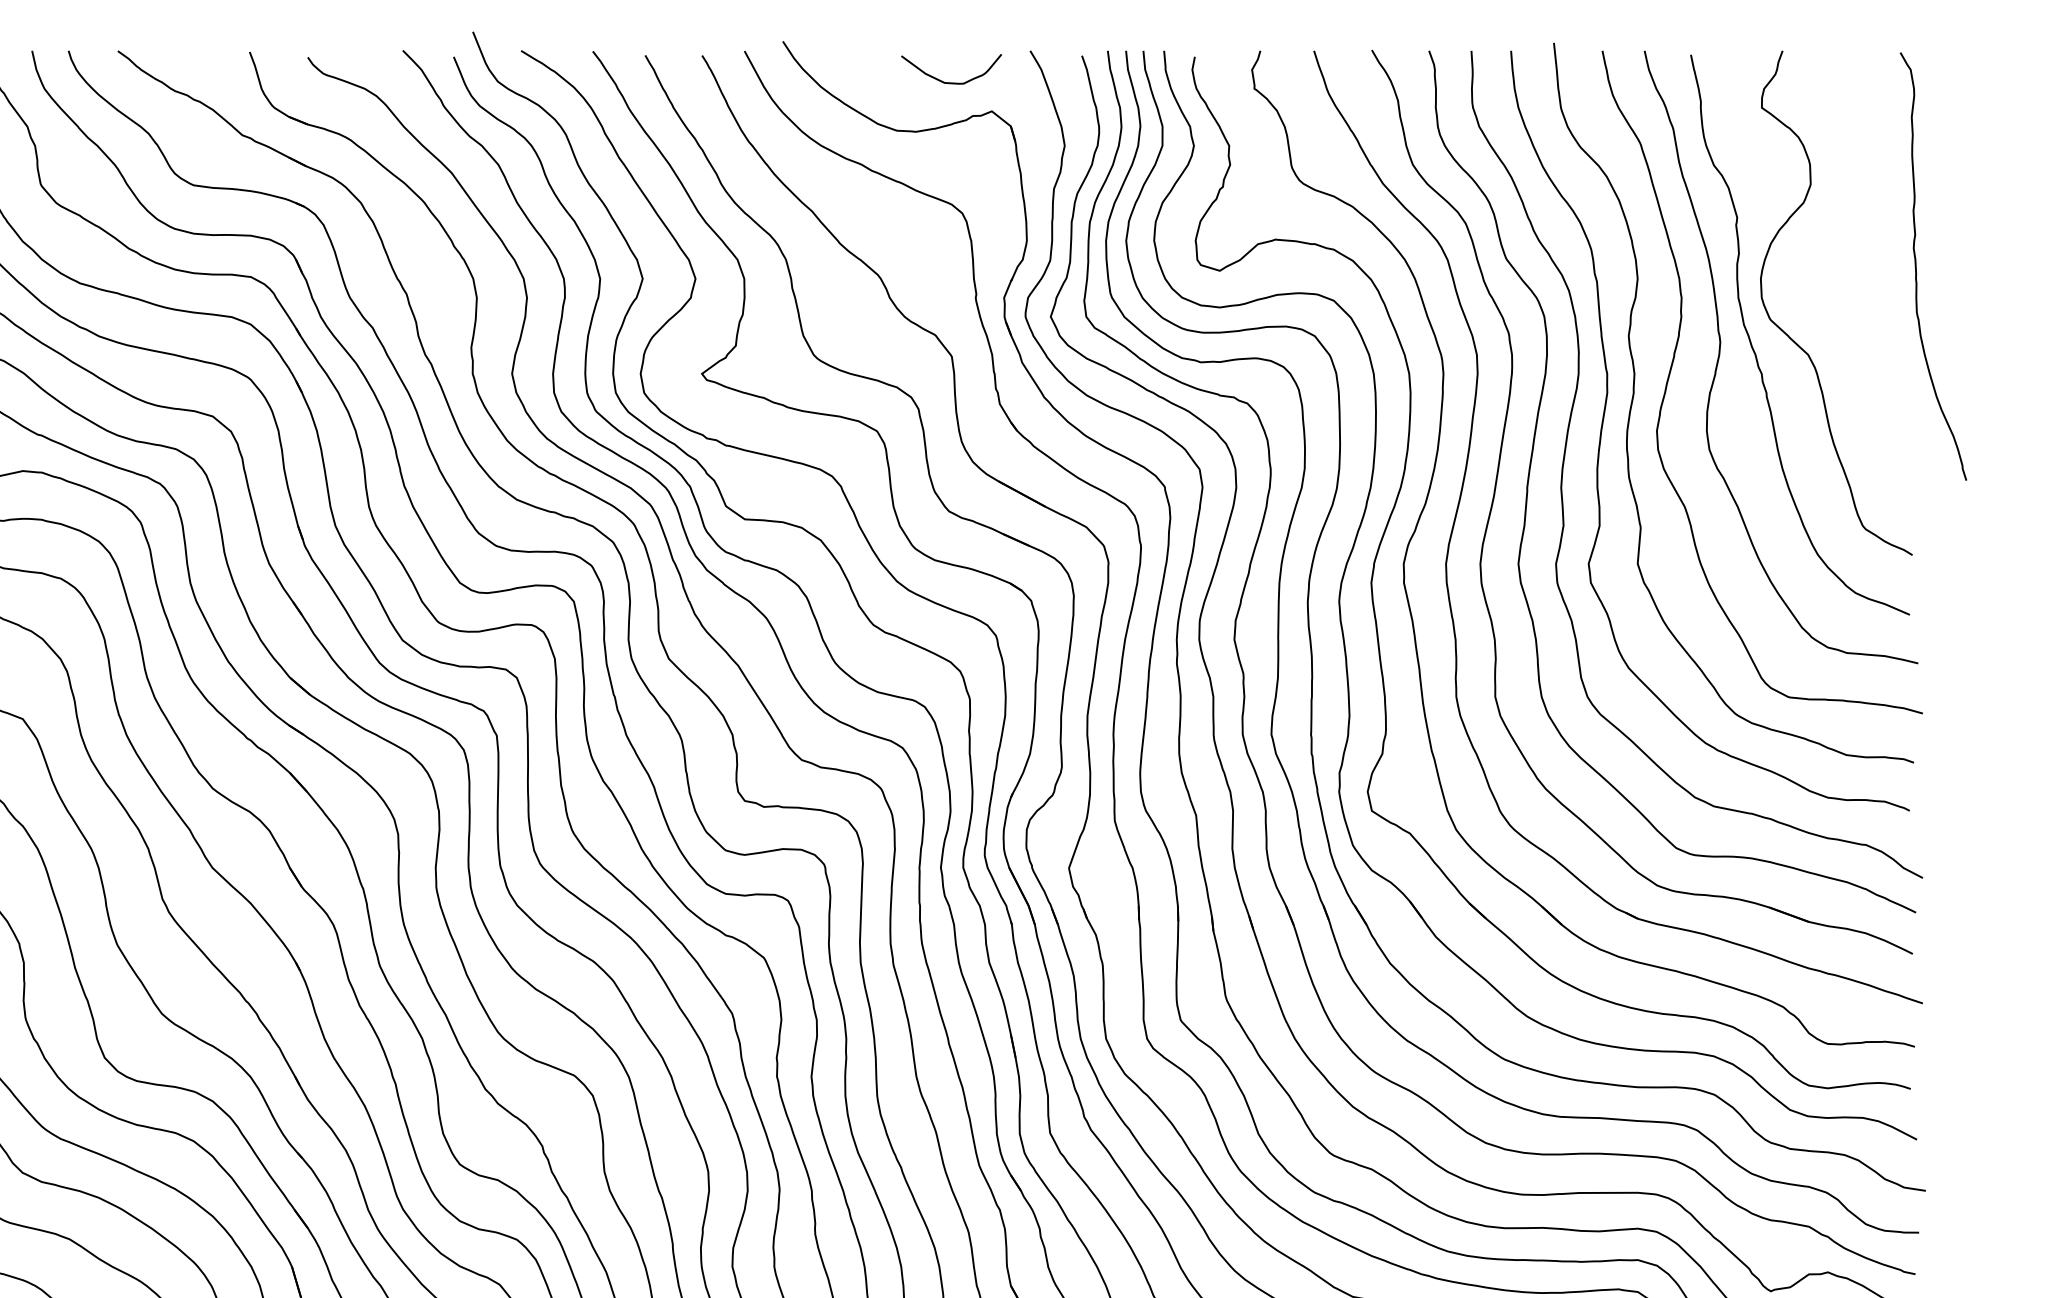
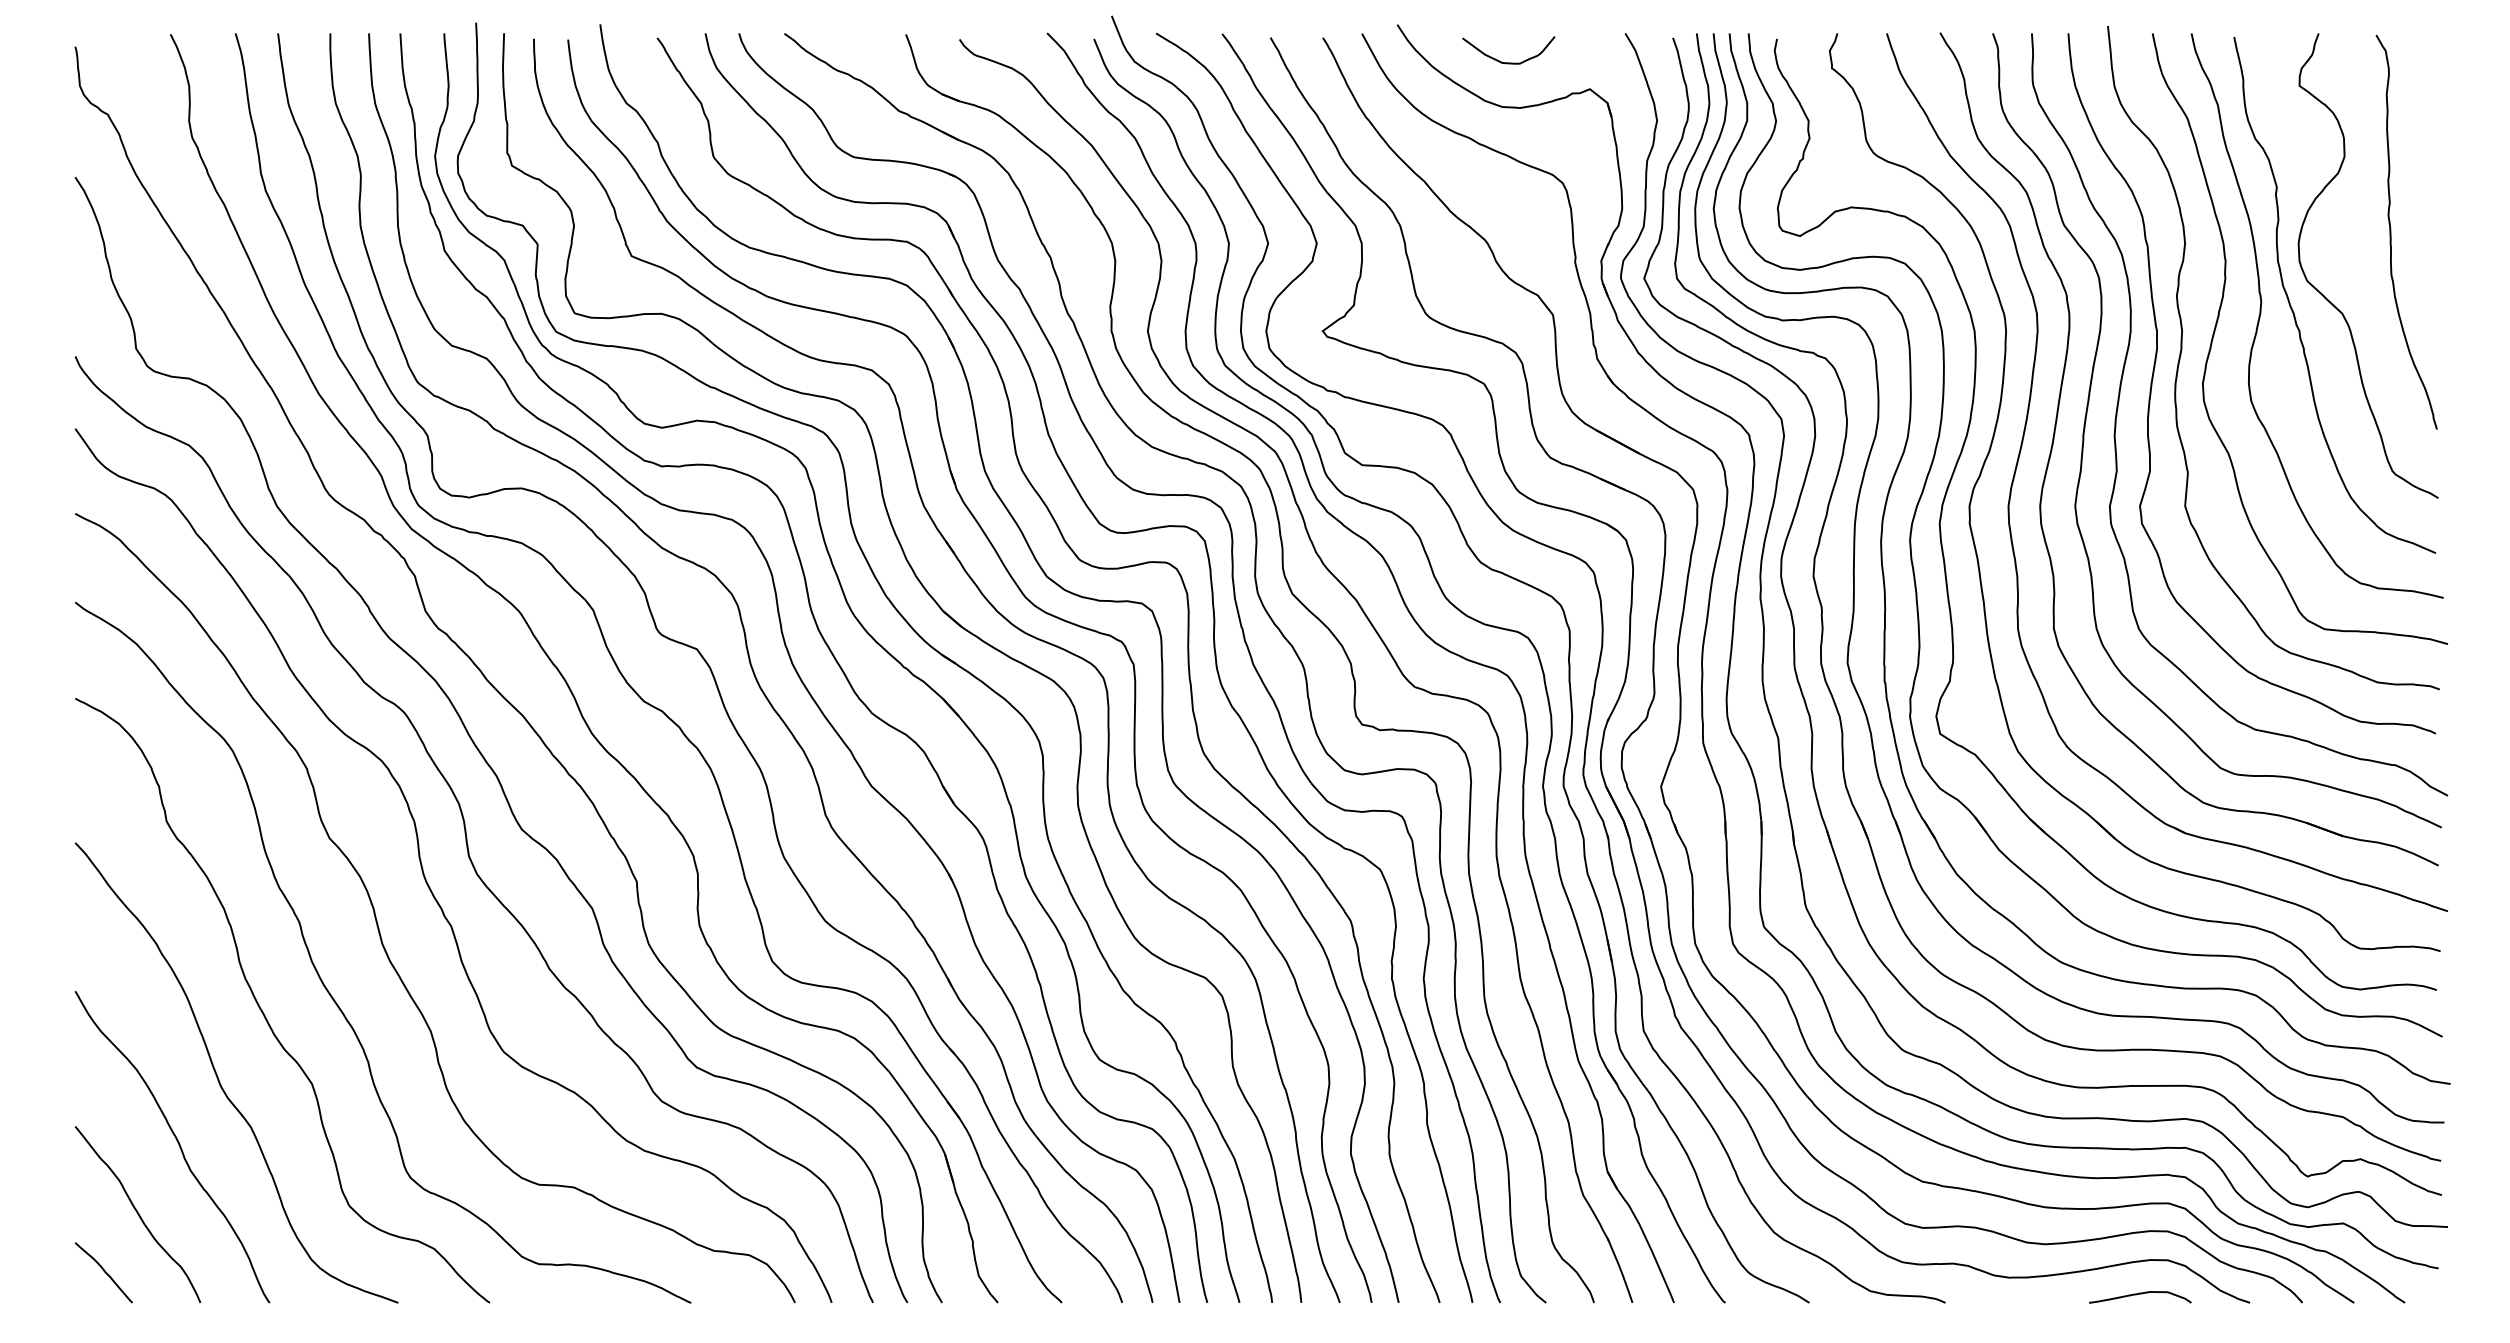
curve: (951, 82) -> (1508, 62), moved
curve: (1916, 266) -> (2391, 232), moved

